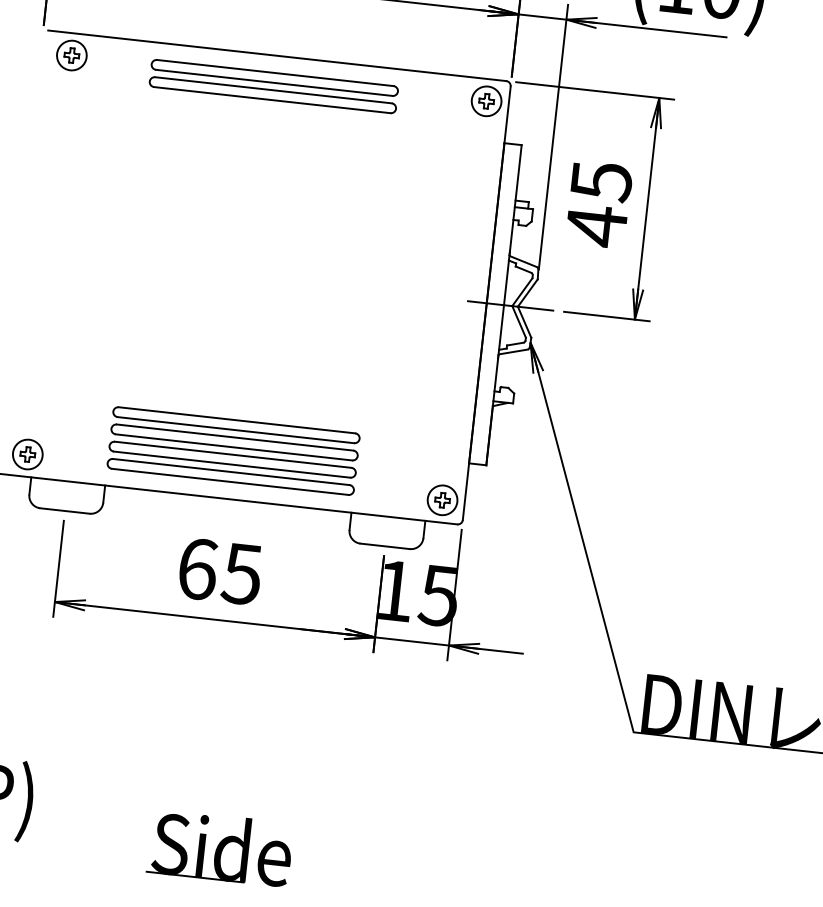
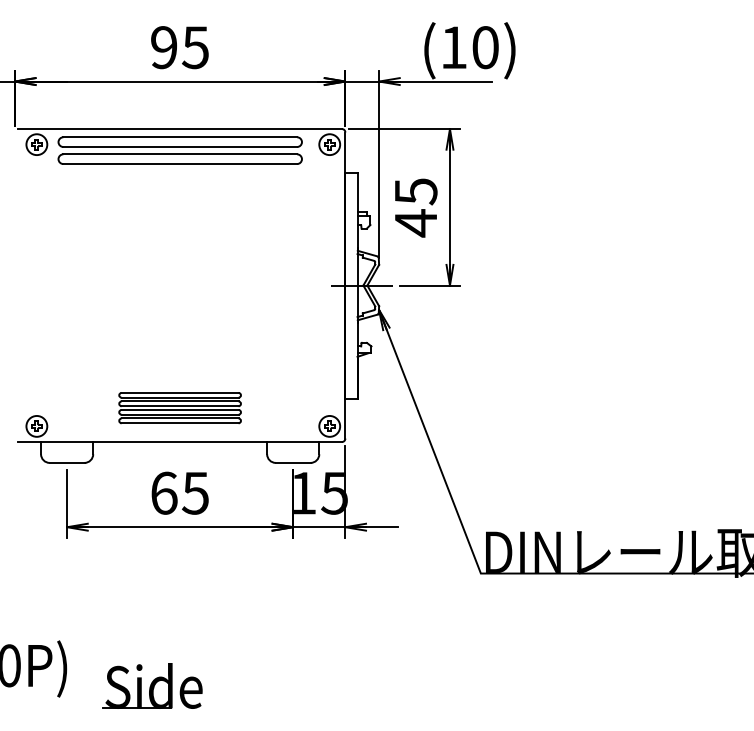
part: (272, 86) -> (179, 150), size x1.4
part: (232, 450) -> (179, 407), size x0.7
part: (220, 847) -> (152, 685), moved

